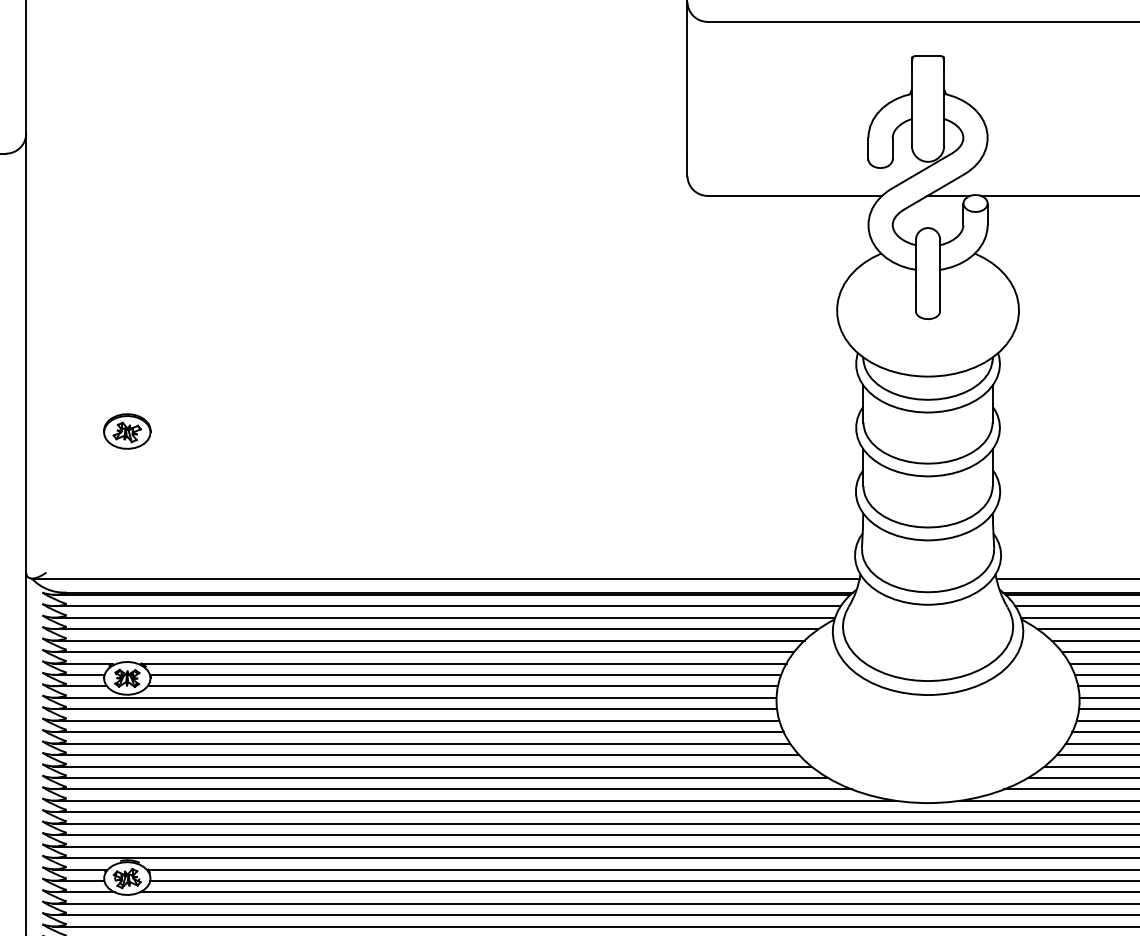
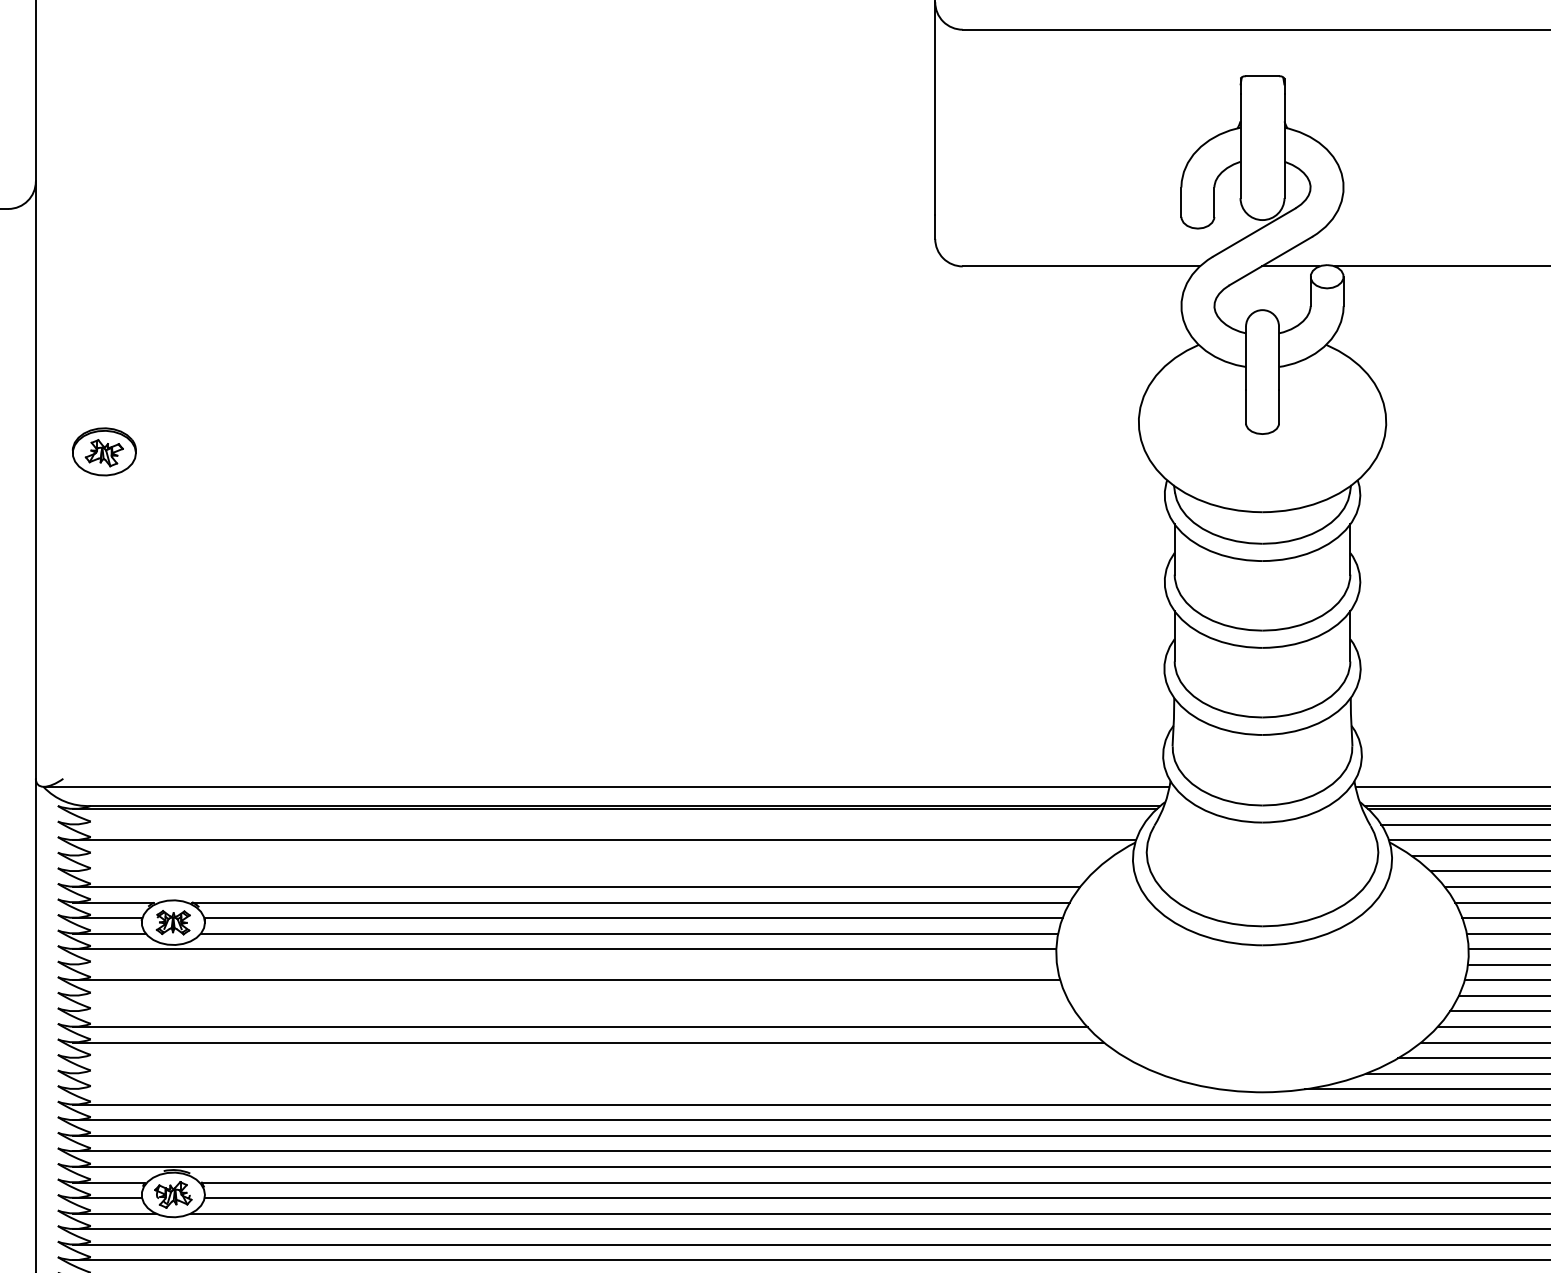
part: (127, 431) -> (104, 451), moved
line: (446, 606) -> (607, 824), removed
line: (435, 629) -> (592, 855), removed
line: (428, 640) -> (583, 871), removed
line: (414, 709) -> (564, 964), removed
line: (418, 731) -> (569, 995), removed
line: (421, 743) -> (573, 1011), removed
line: (440, 778) -> (599, 1058), removed
line: (452, 789) -> (615, 1073), removed
line: (474, 801) -> (645, 1089), removed

